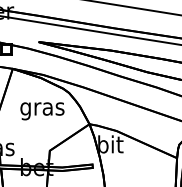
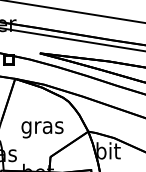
text: (42, 111) -> (42, 129), moved

